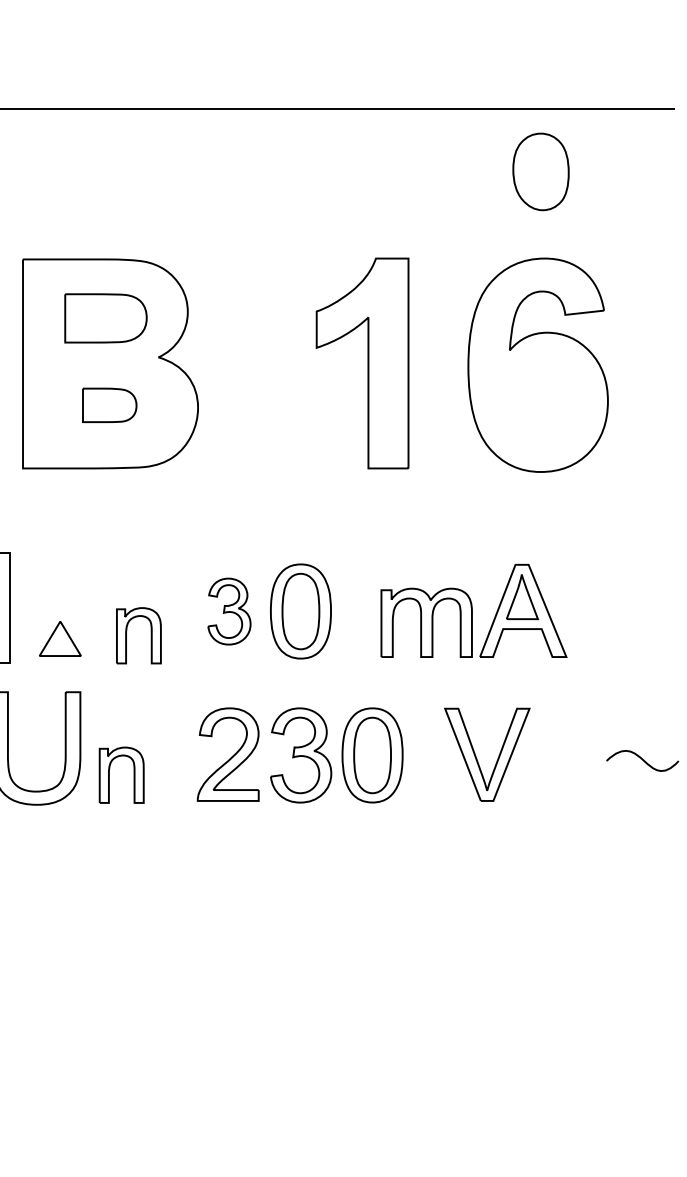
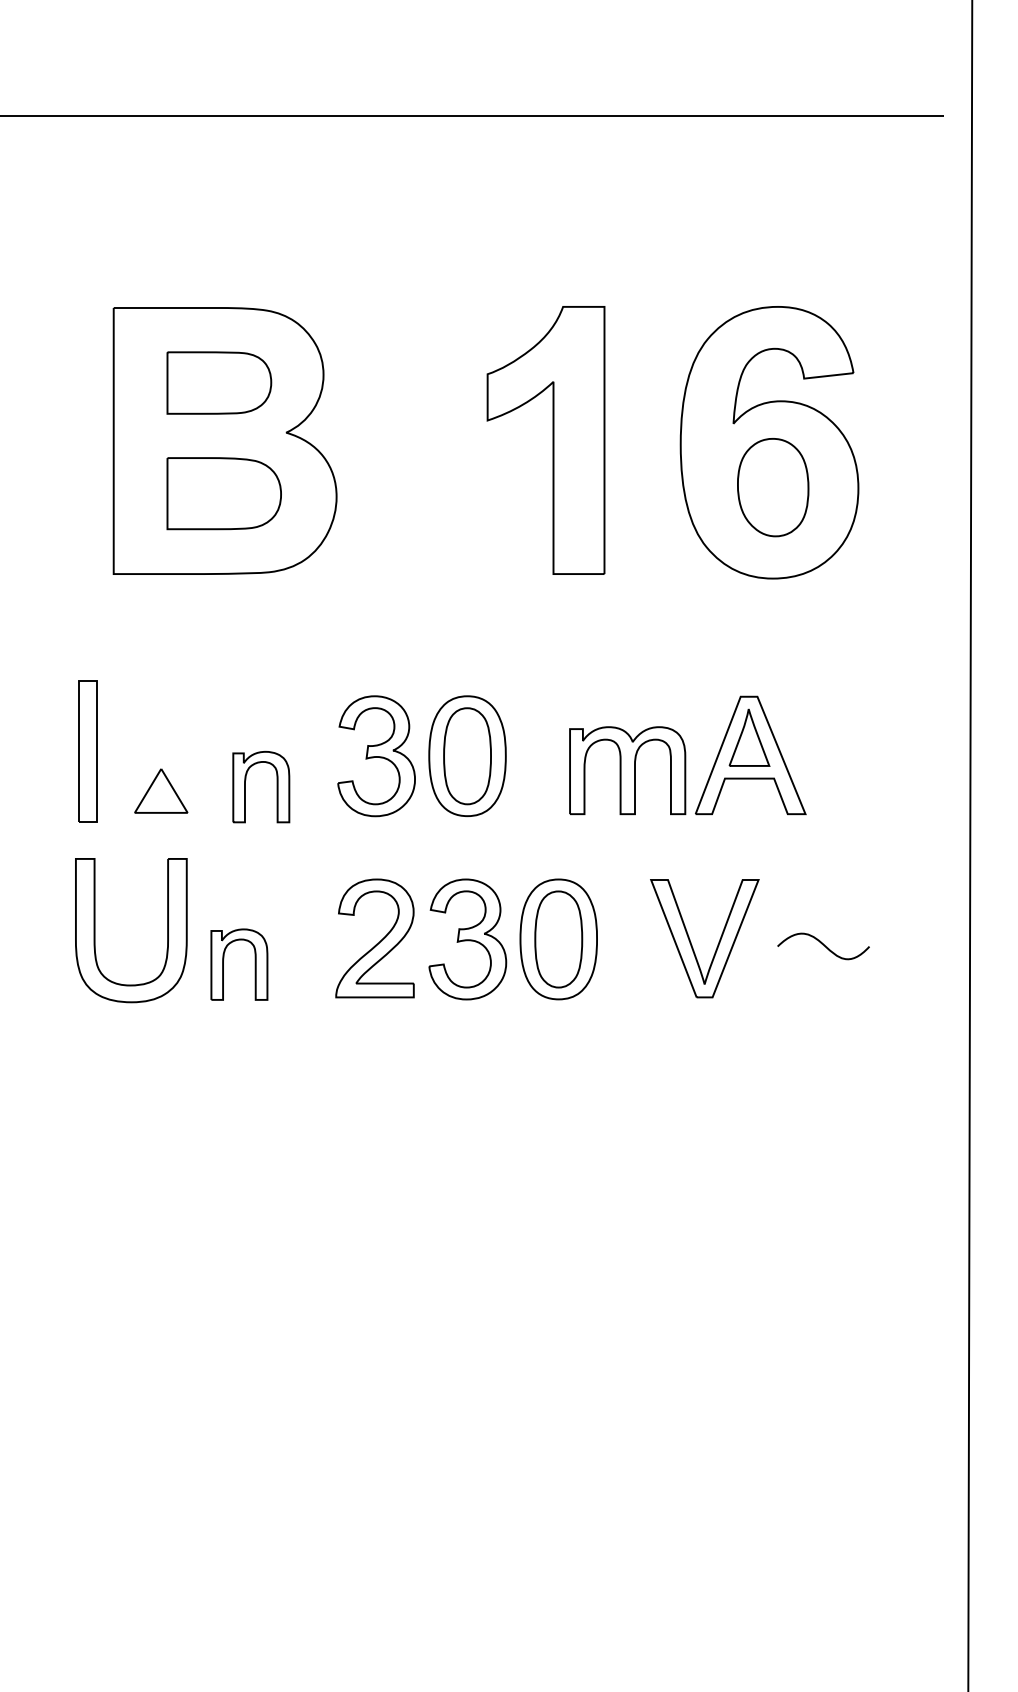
part: (541, 171) -> (773, 487), moved
part: (109, 405) -> (223, 493), size x1.67
part: (229, 611) -> (376, 756), size x1.43
curve: (642, 760) -> (823, 945), moved

